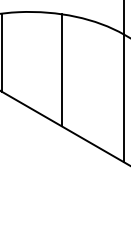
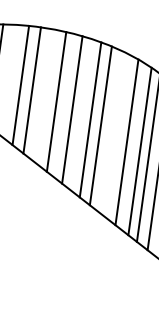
line: (20, 57) -> (20, 85), added
line: (29, 59) -> (31, 89), added
line: (49, 65) -> (56, 101), added
line: (76, 75) -> (90, 119), added
line: (84, 78) -> (100, 124), added
line: (105, 88) -> (126, 141), added
line: (116, 94) -> (139, 151), added

